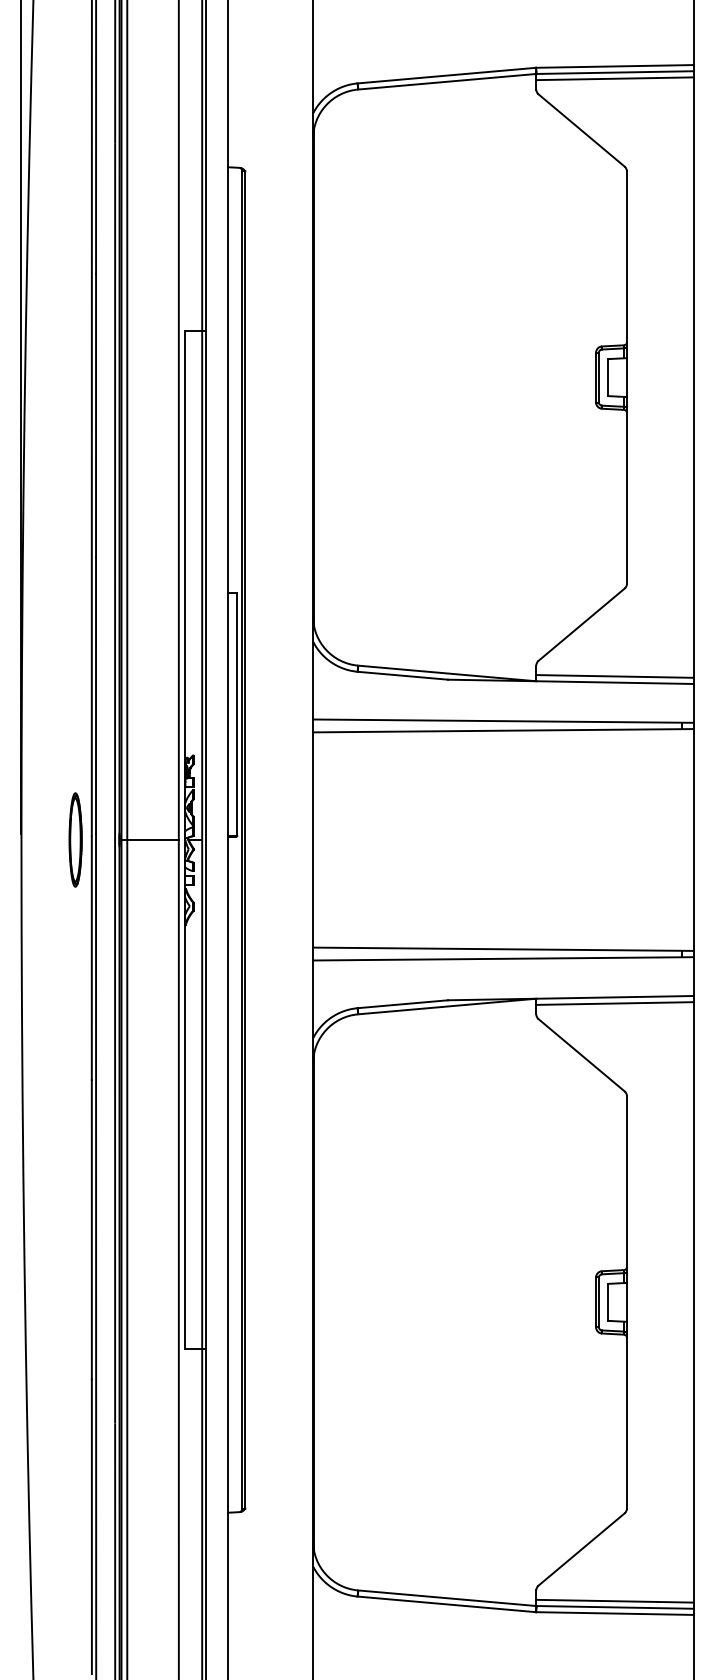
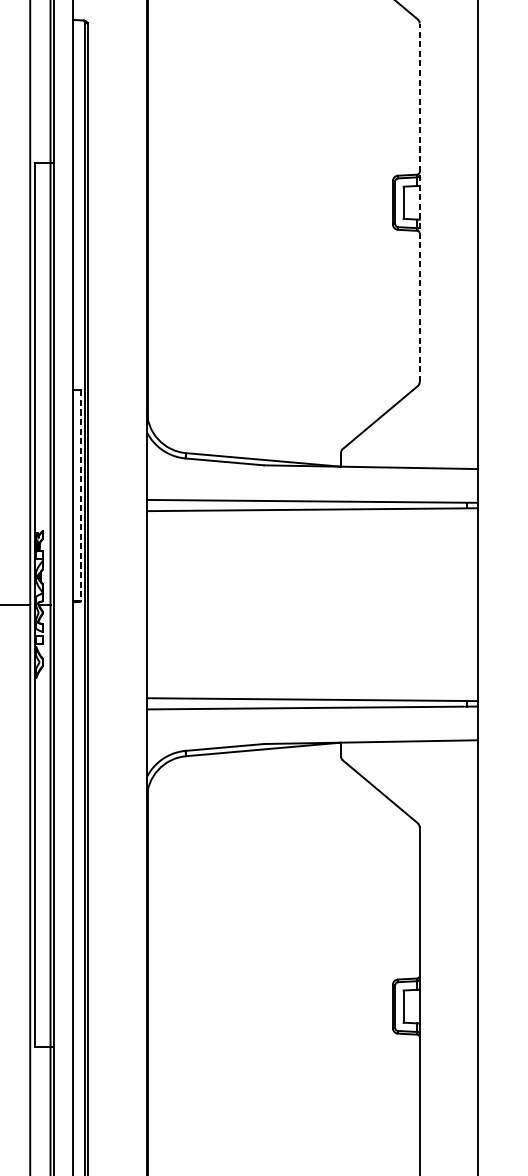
line: (626, 377) -> (419, 202), solid -> dashed
line: (614, 676) -> (408, 462), removed
line: (237, 714) -> (81, 495), solid -> dashed
line: (614, 1003) -> (408, 746), removed

